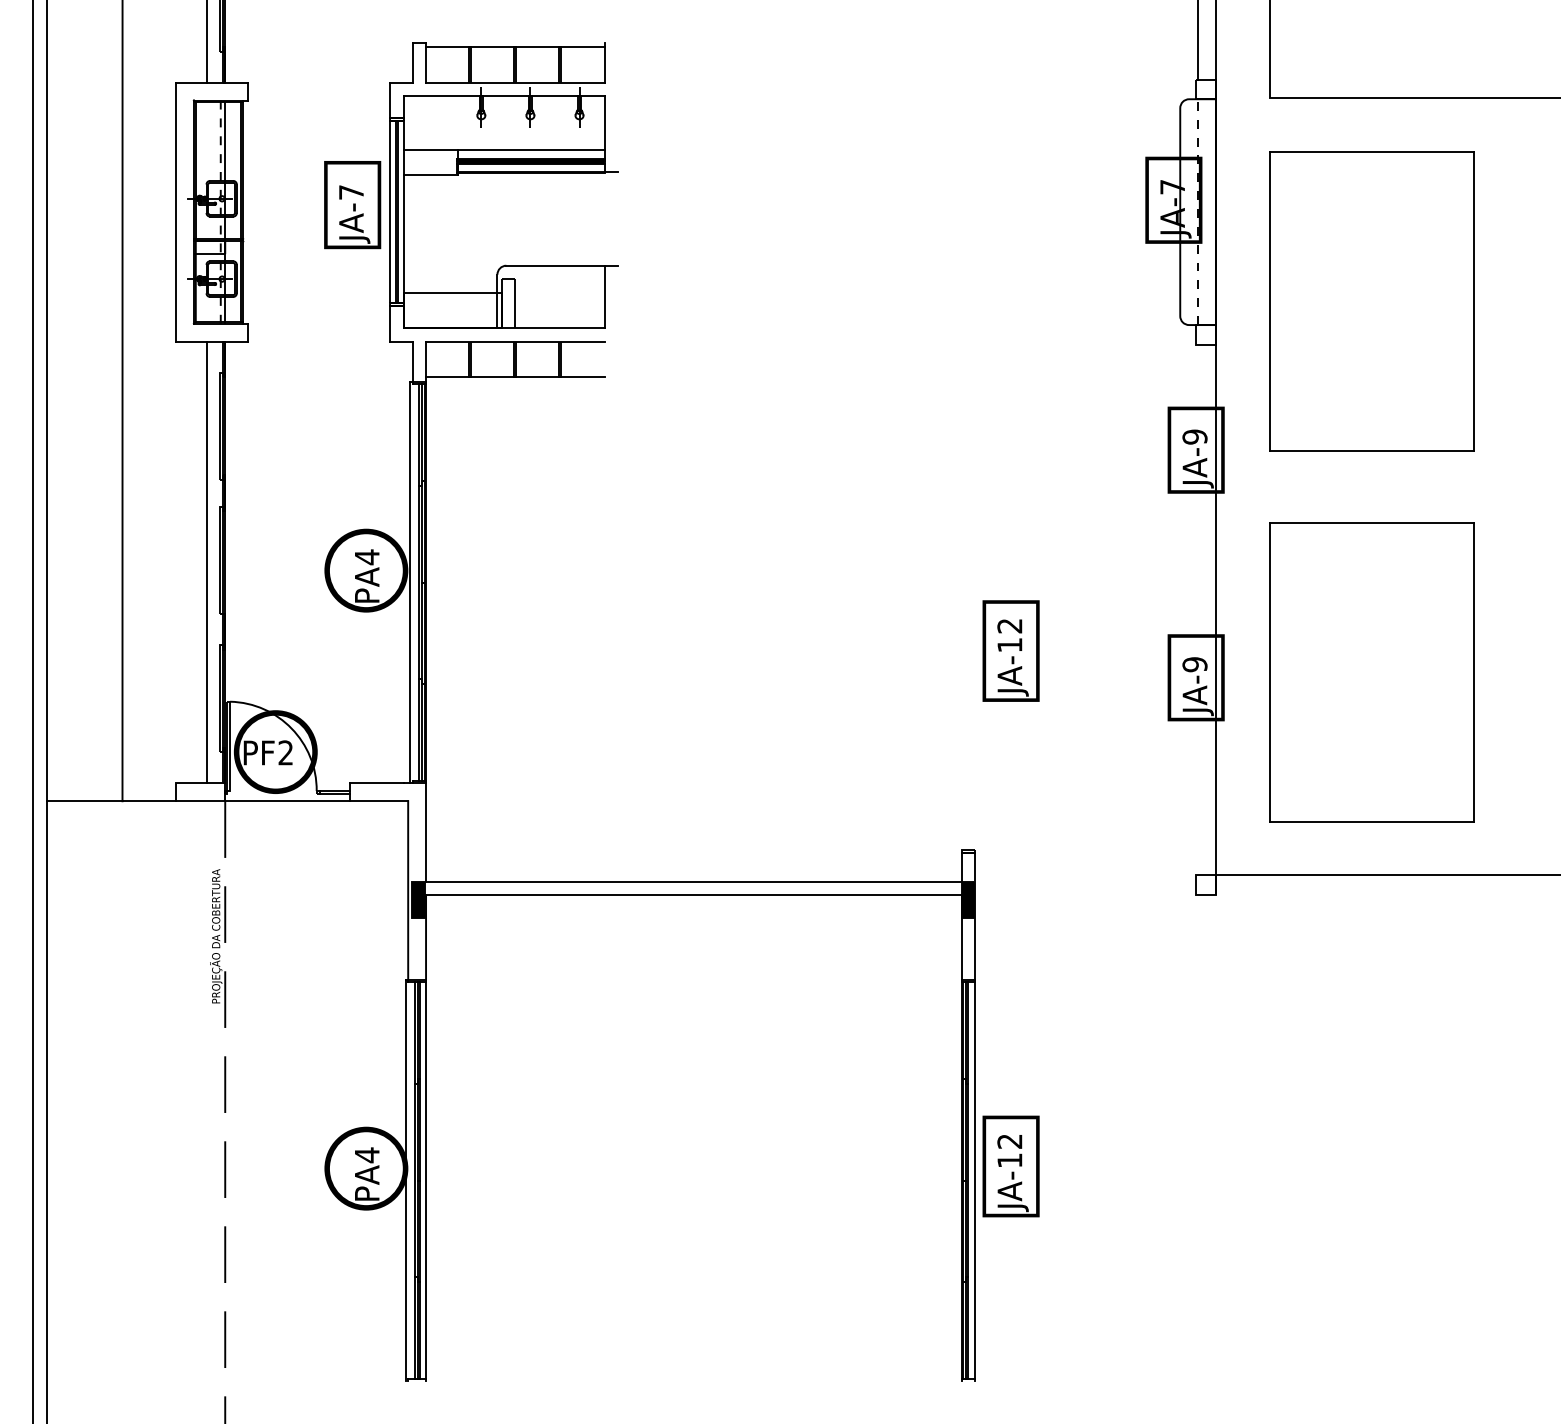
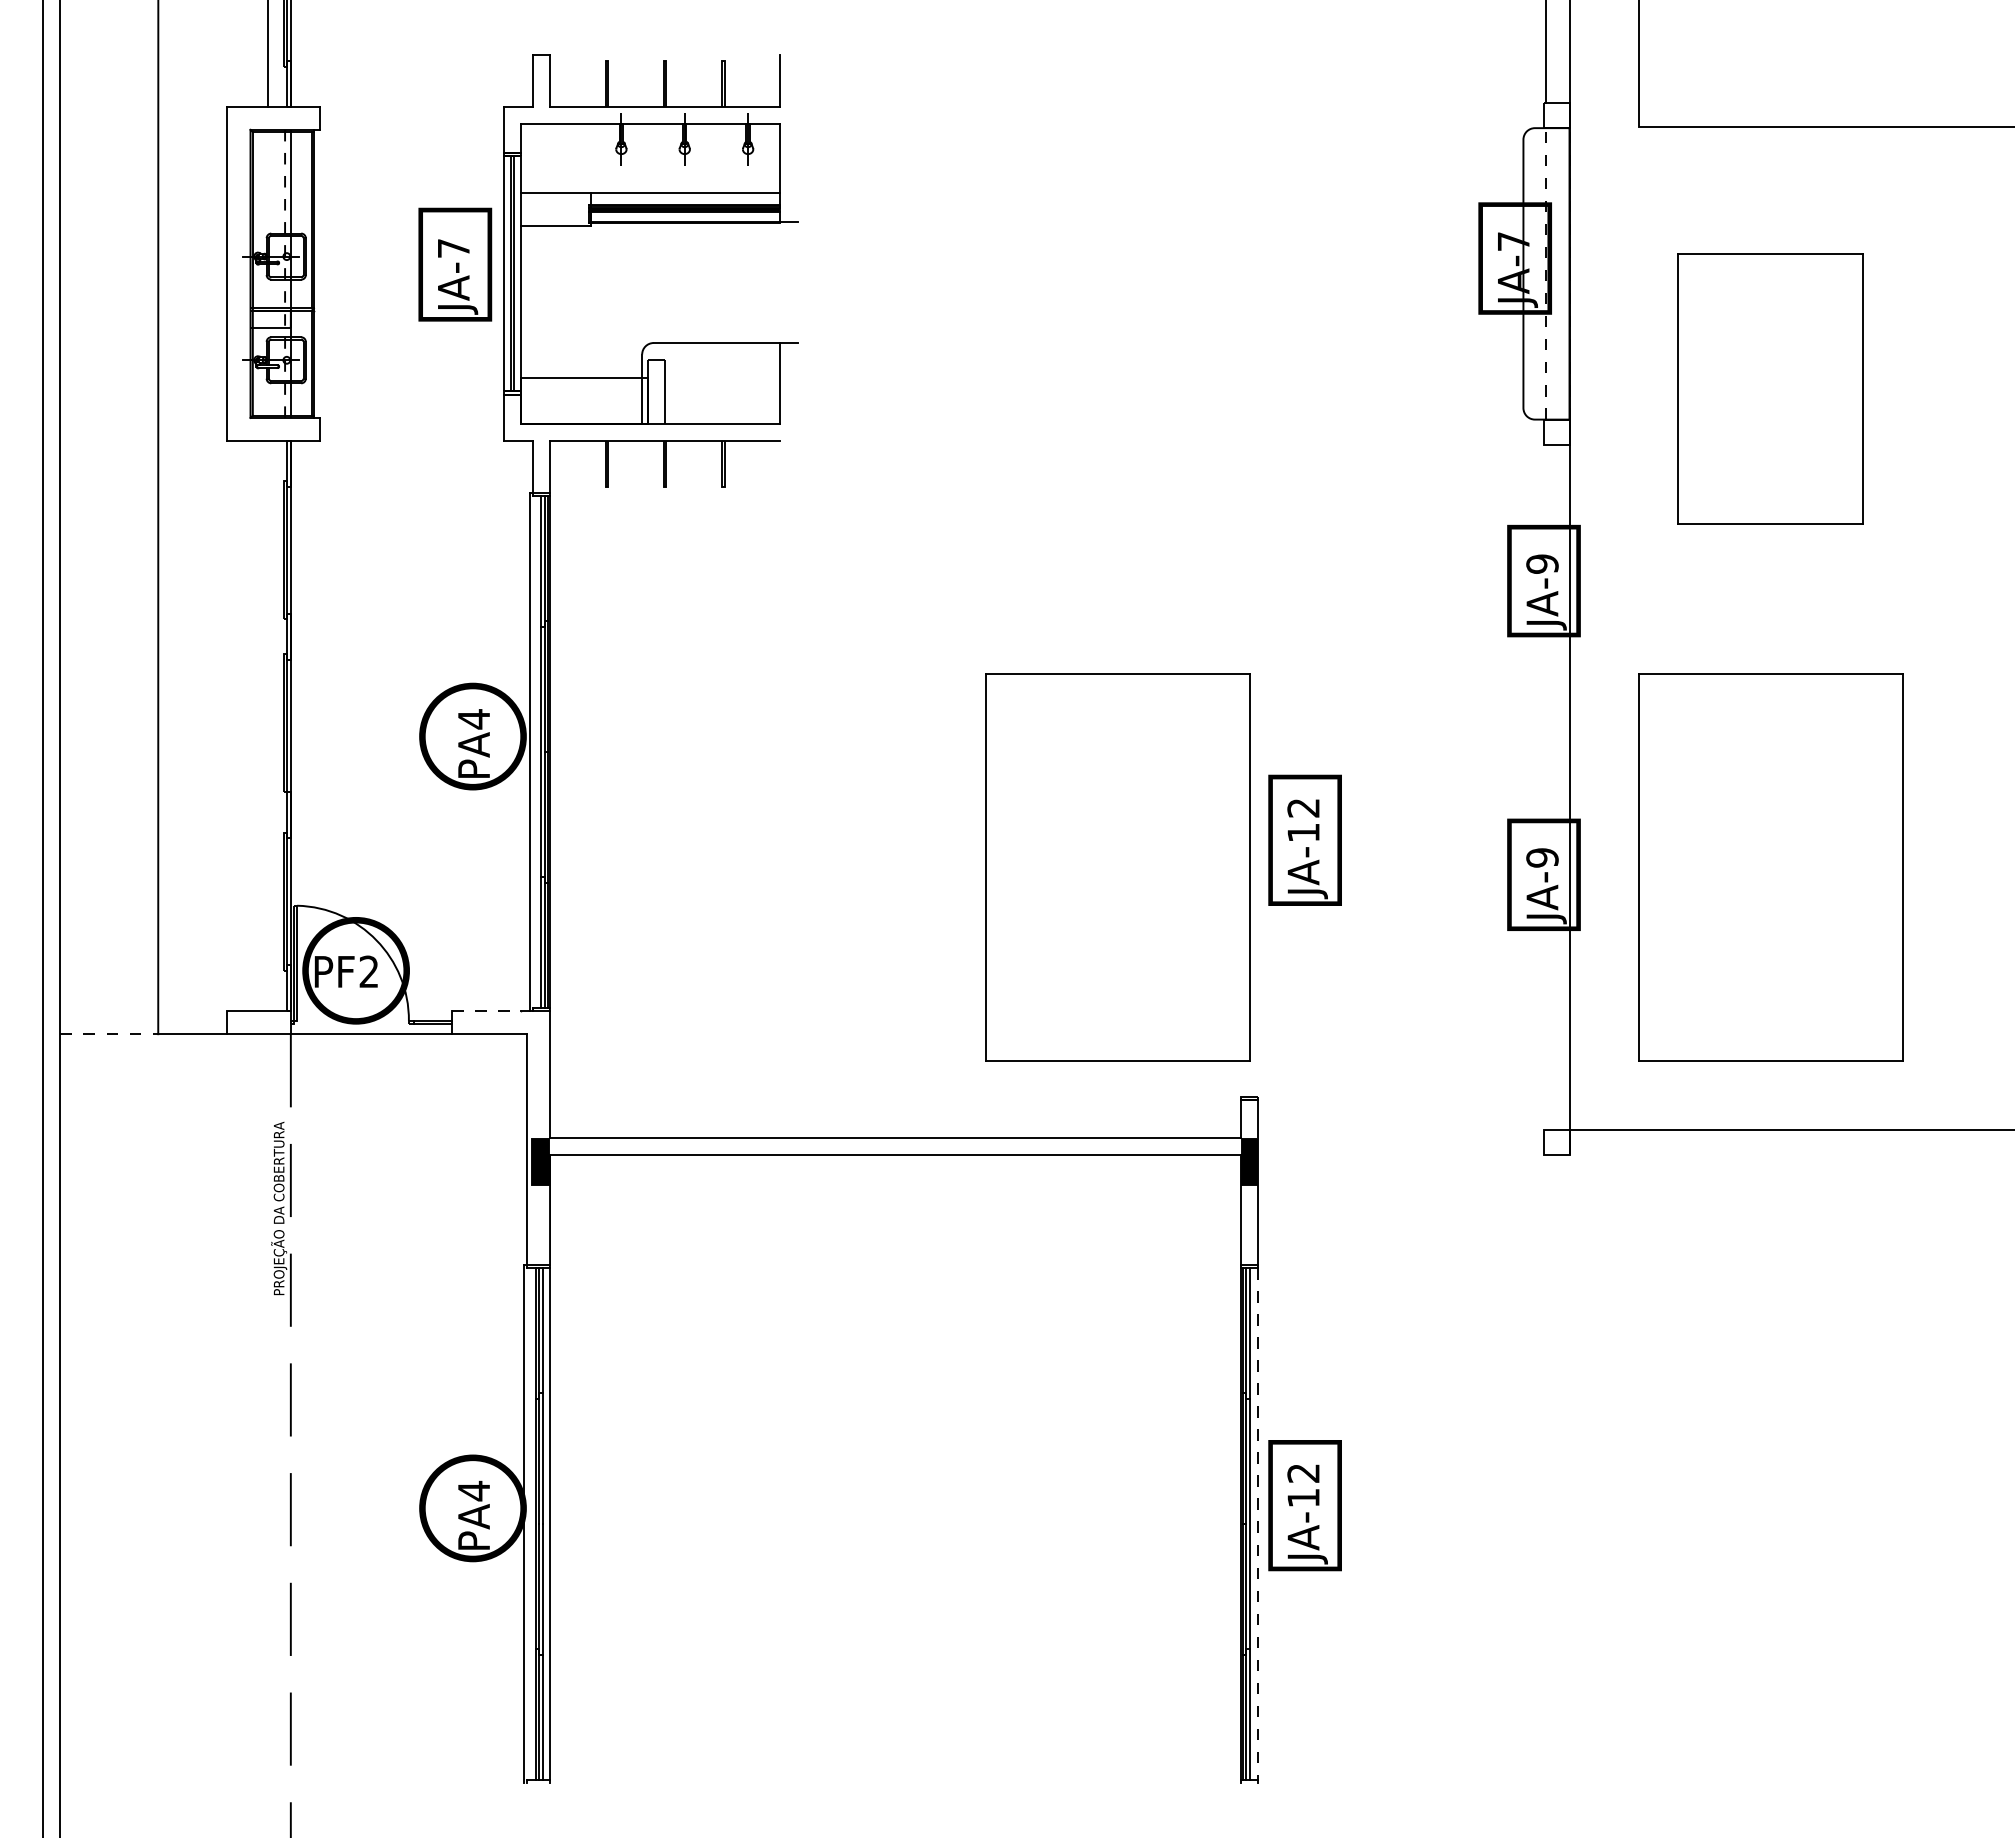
line: (515, 46) -> (665, 60), removed
part: (1371, 300) -> (1770, 388), size x0.7
line: (515, 377) -> (665, 487), removed
line: (207, 562) -> (267, 725), removed
part: (865, 672) -> (1117, 867), added
line: (376, 783) -> (486, 1011), solid -> dashed
line: (84, 801) -> (109, 1034), solid -> dashed
line: (974, 1180) -> (1258, 1523), solid -> dashed

